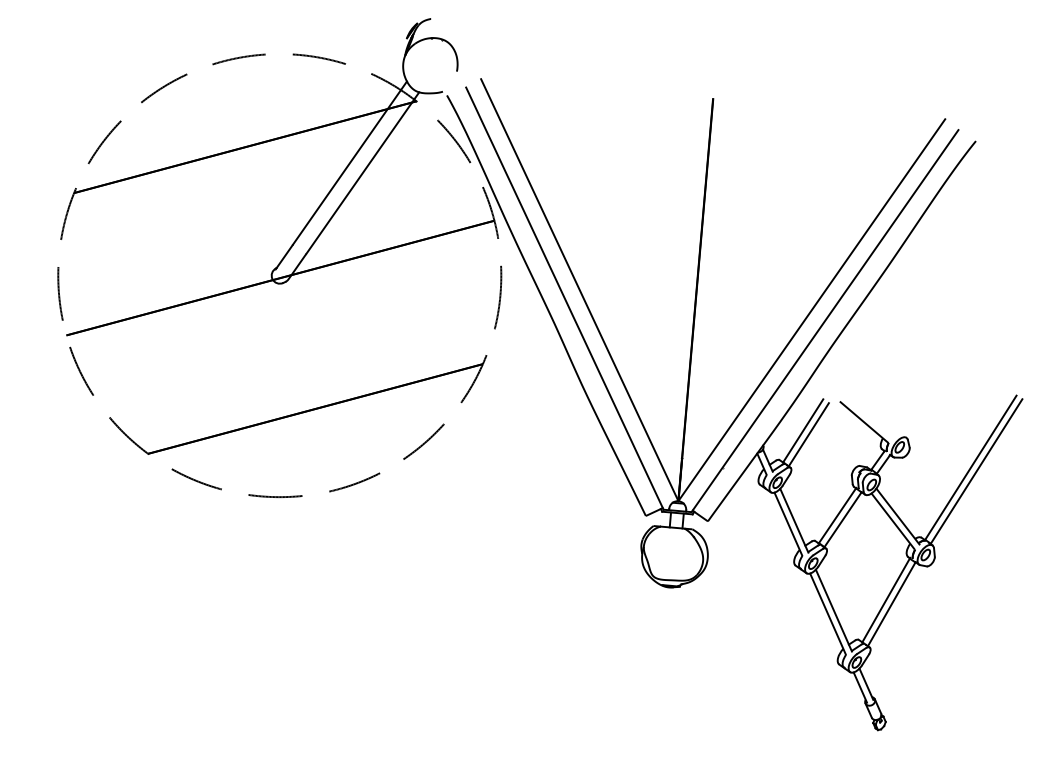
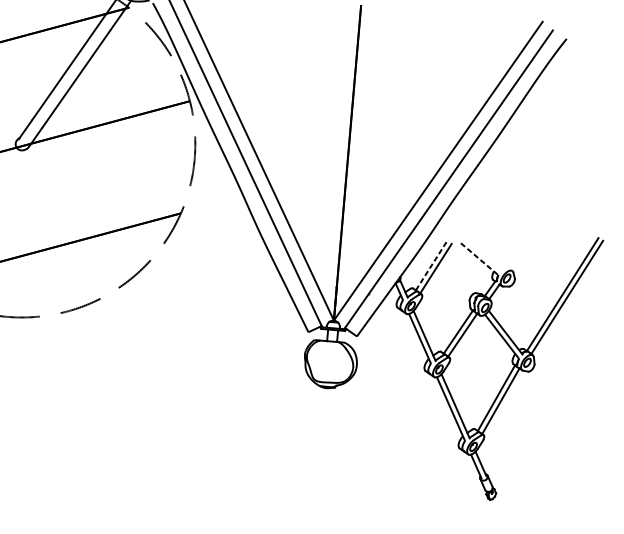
line: (863, 422) -> (478, 259), solid -> dashed
line: (803, 430) -> (431, 265), solid -> dashed

